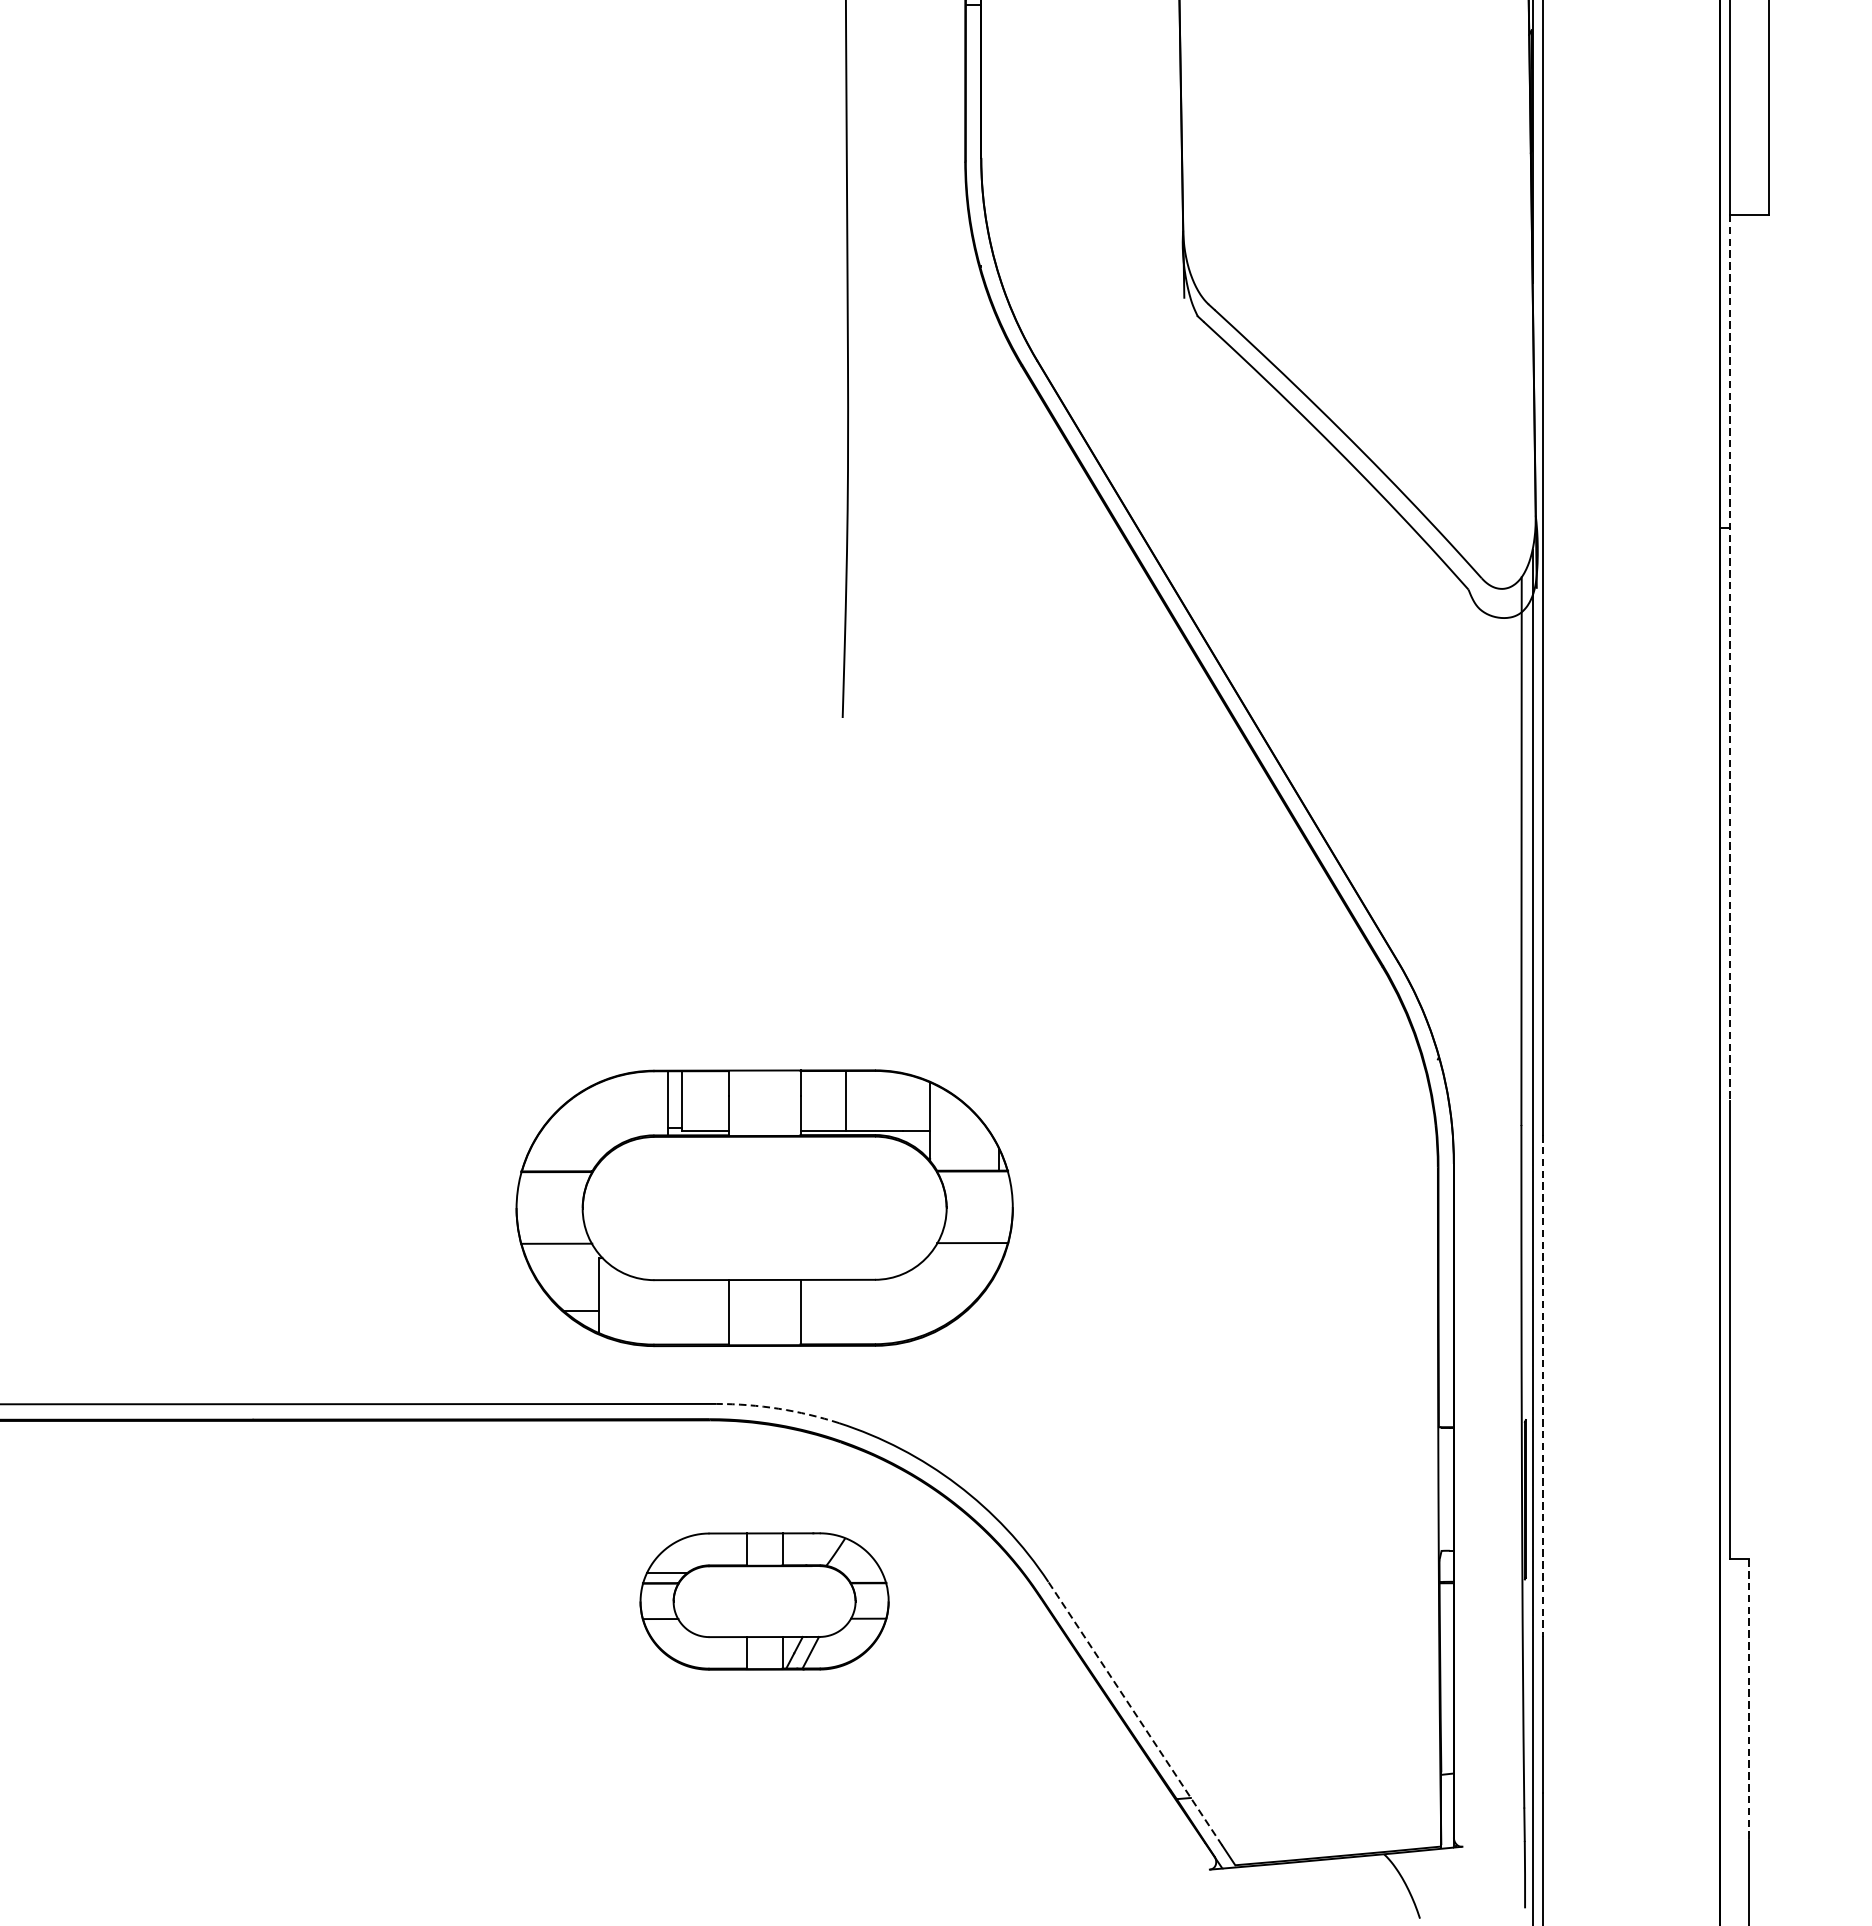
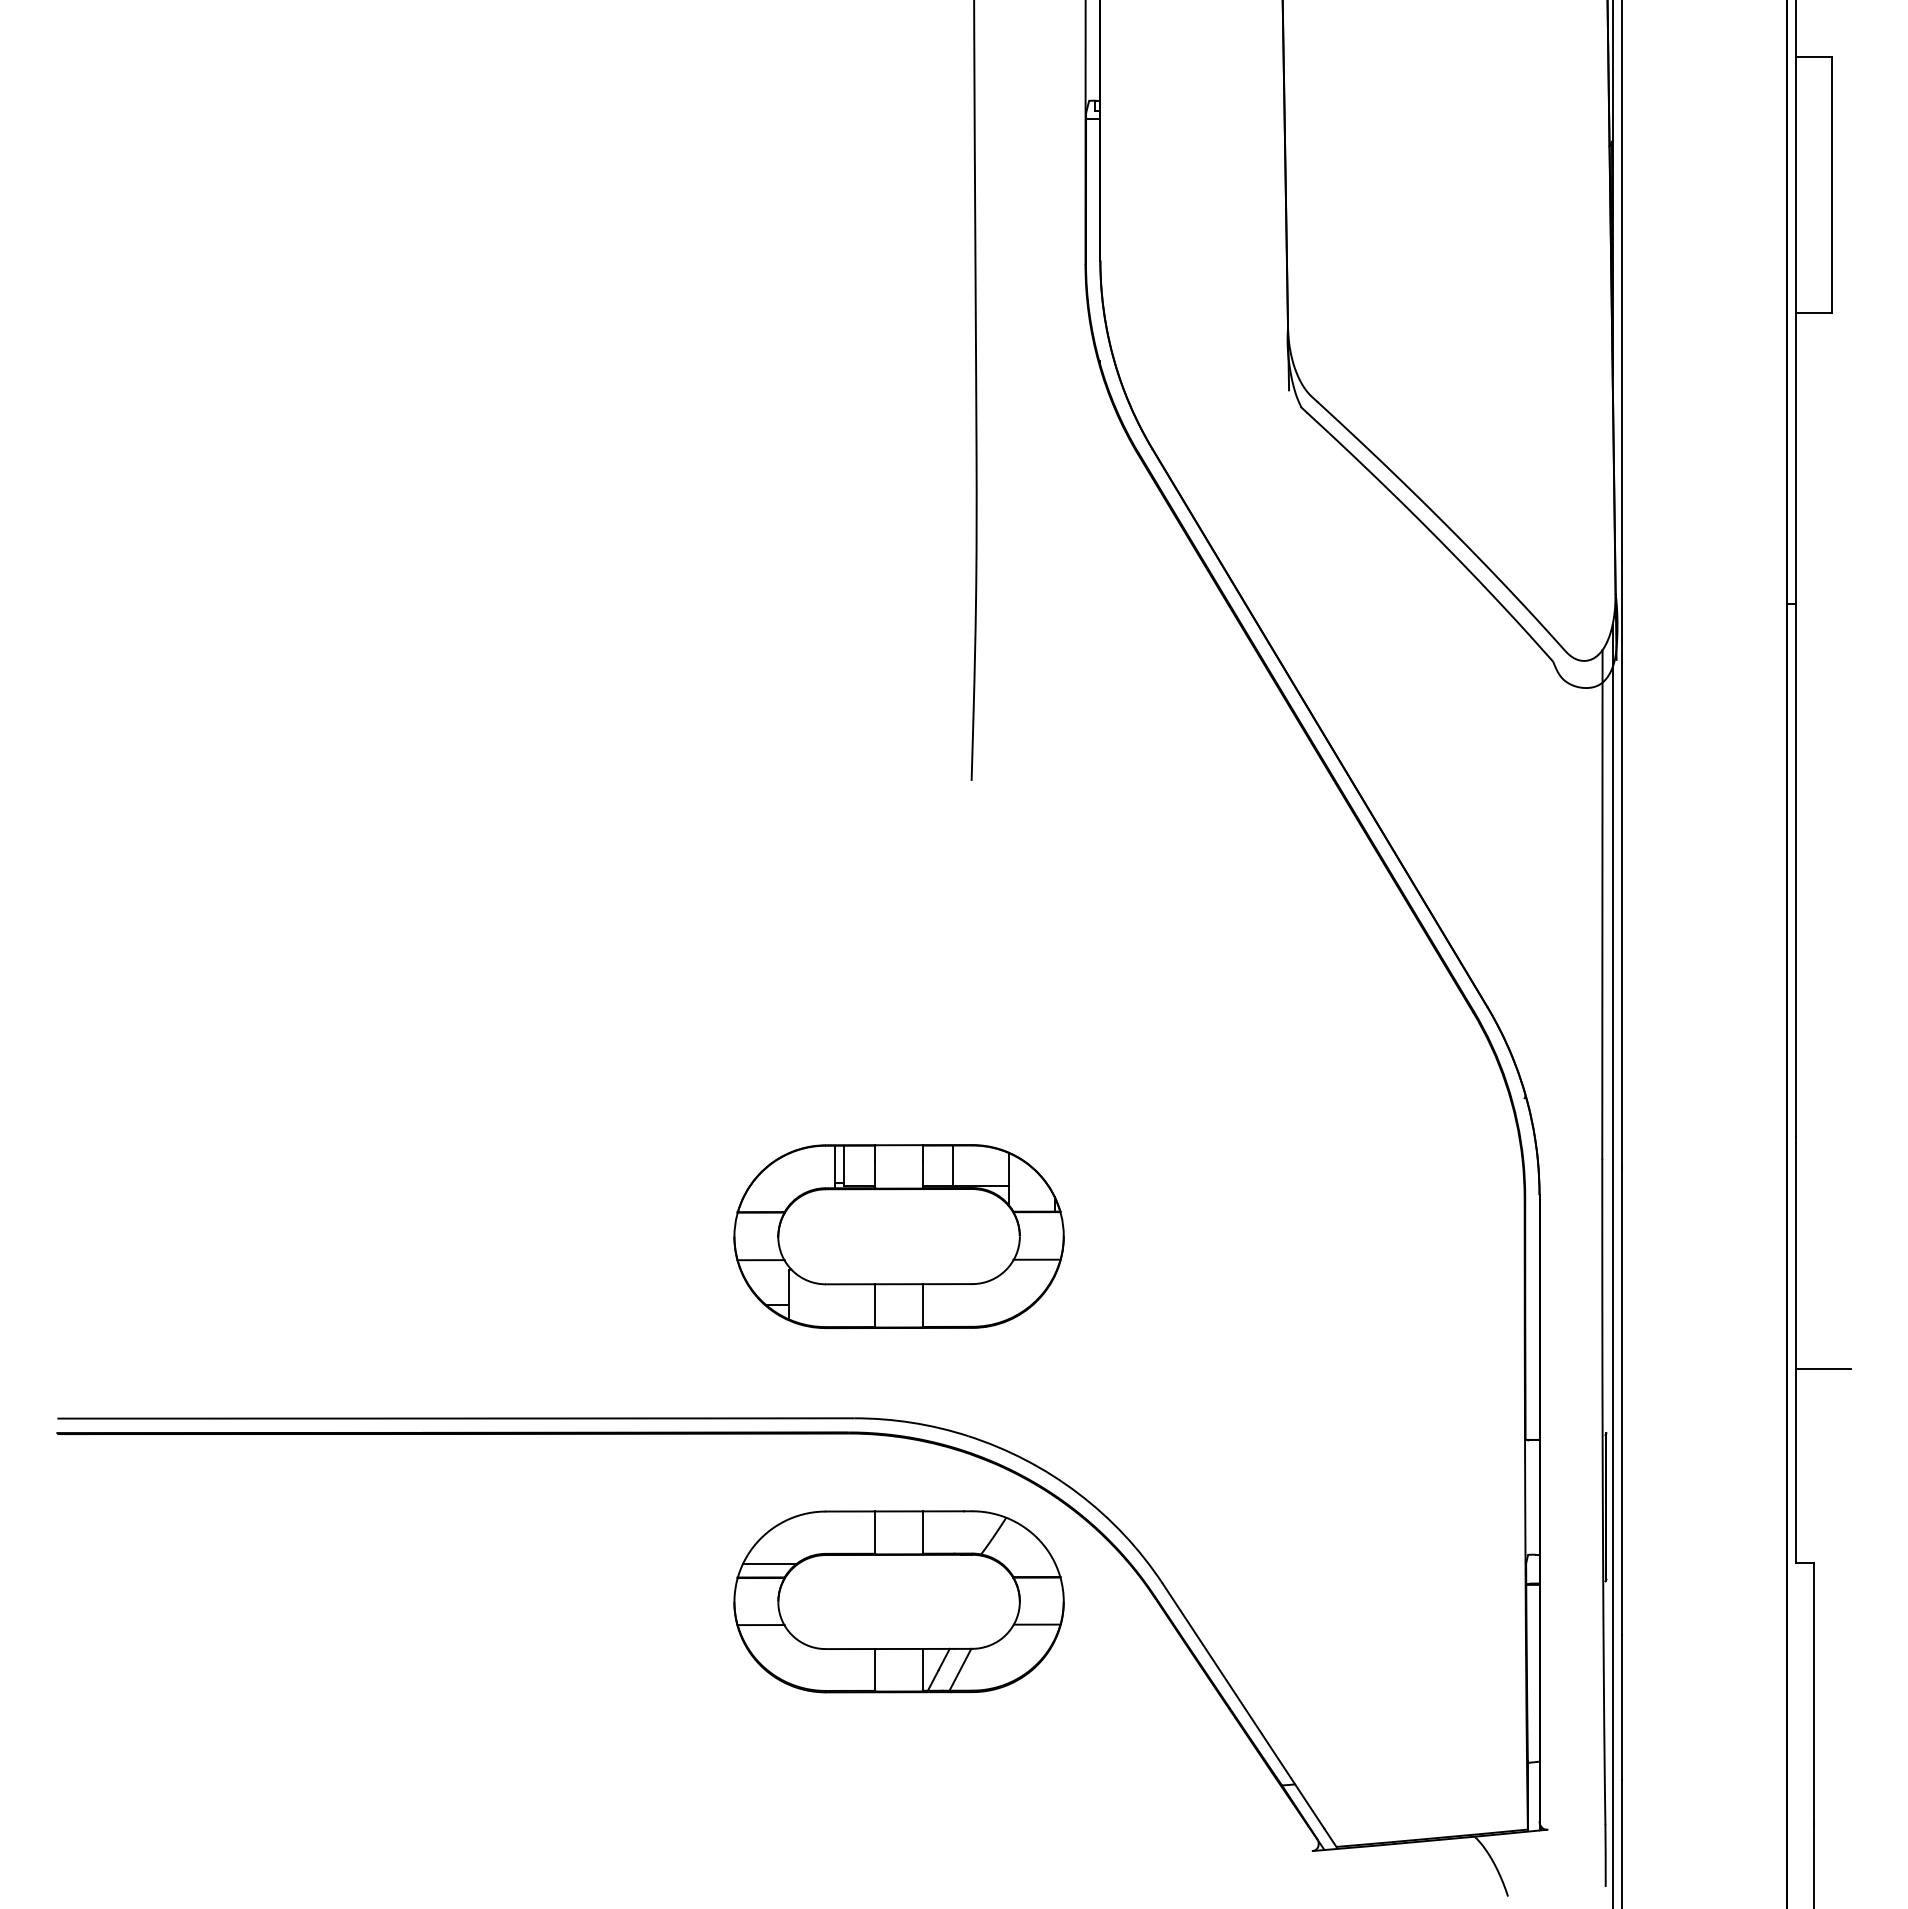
line: (1729, 658) -> (1795, 725), dashed -> solid
part: (764, 1208) -> (898, 1236), size x0.71
line: (1758, 1350) -> (1822, 1368), added
line: (1542, 1386) -> (1621, 1402), dashed -> solid
arc: (779, 1408) -> (912, 1422), dashed -> solid
part: (764, 1601) -> (898, 1601), size x1.43
line: (1749, 1700) -> (1814, 1693), dashed -> solid
line: (1135, 1714) -> (1243, 1706), dashed -> solid

